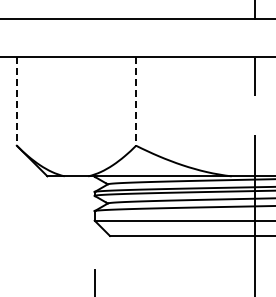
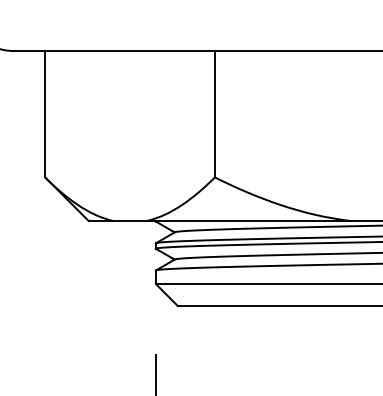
line: (16, 101) -> (44, 114), dashed -> solid
line: (136, 101) -> (215, 114), dashed -> solid

